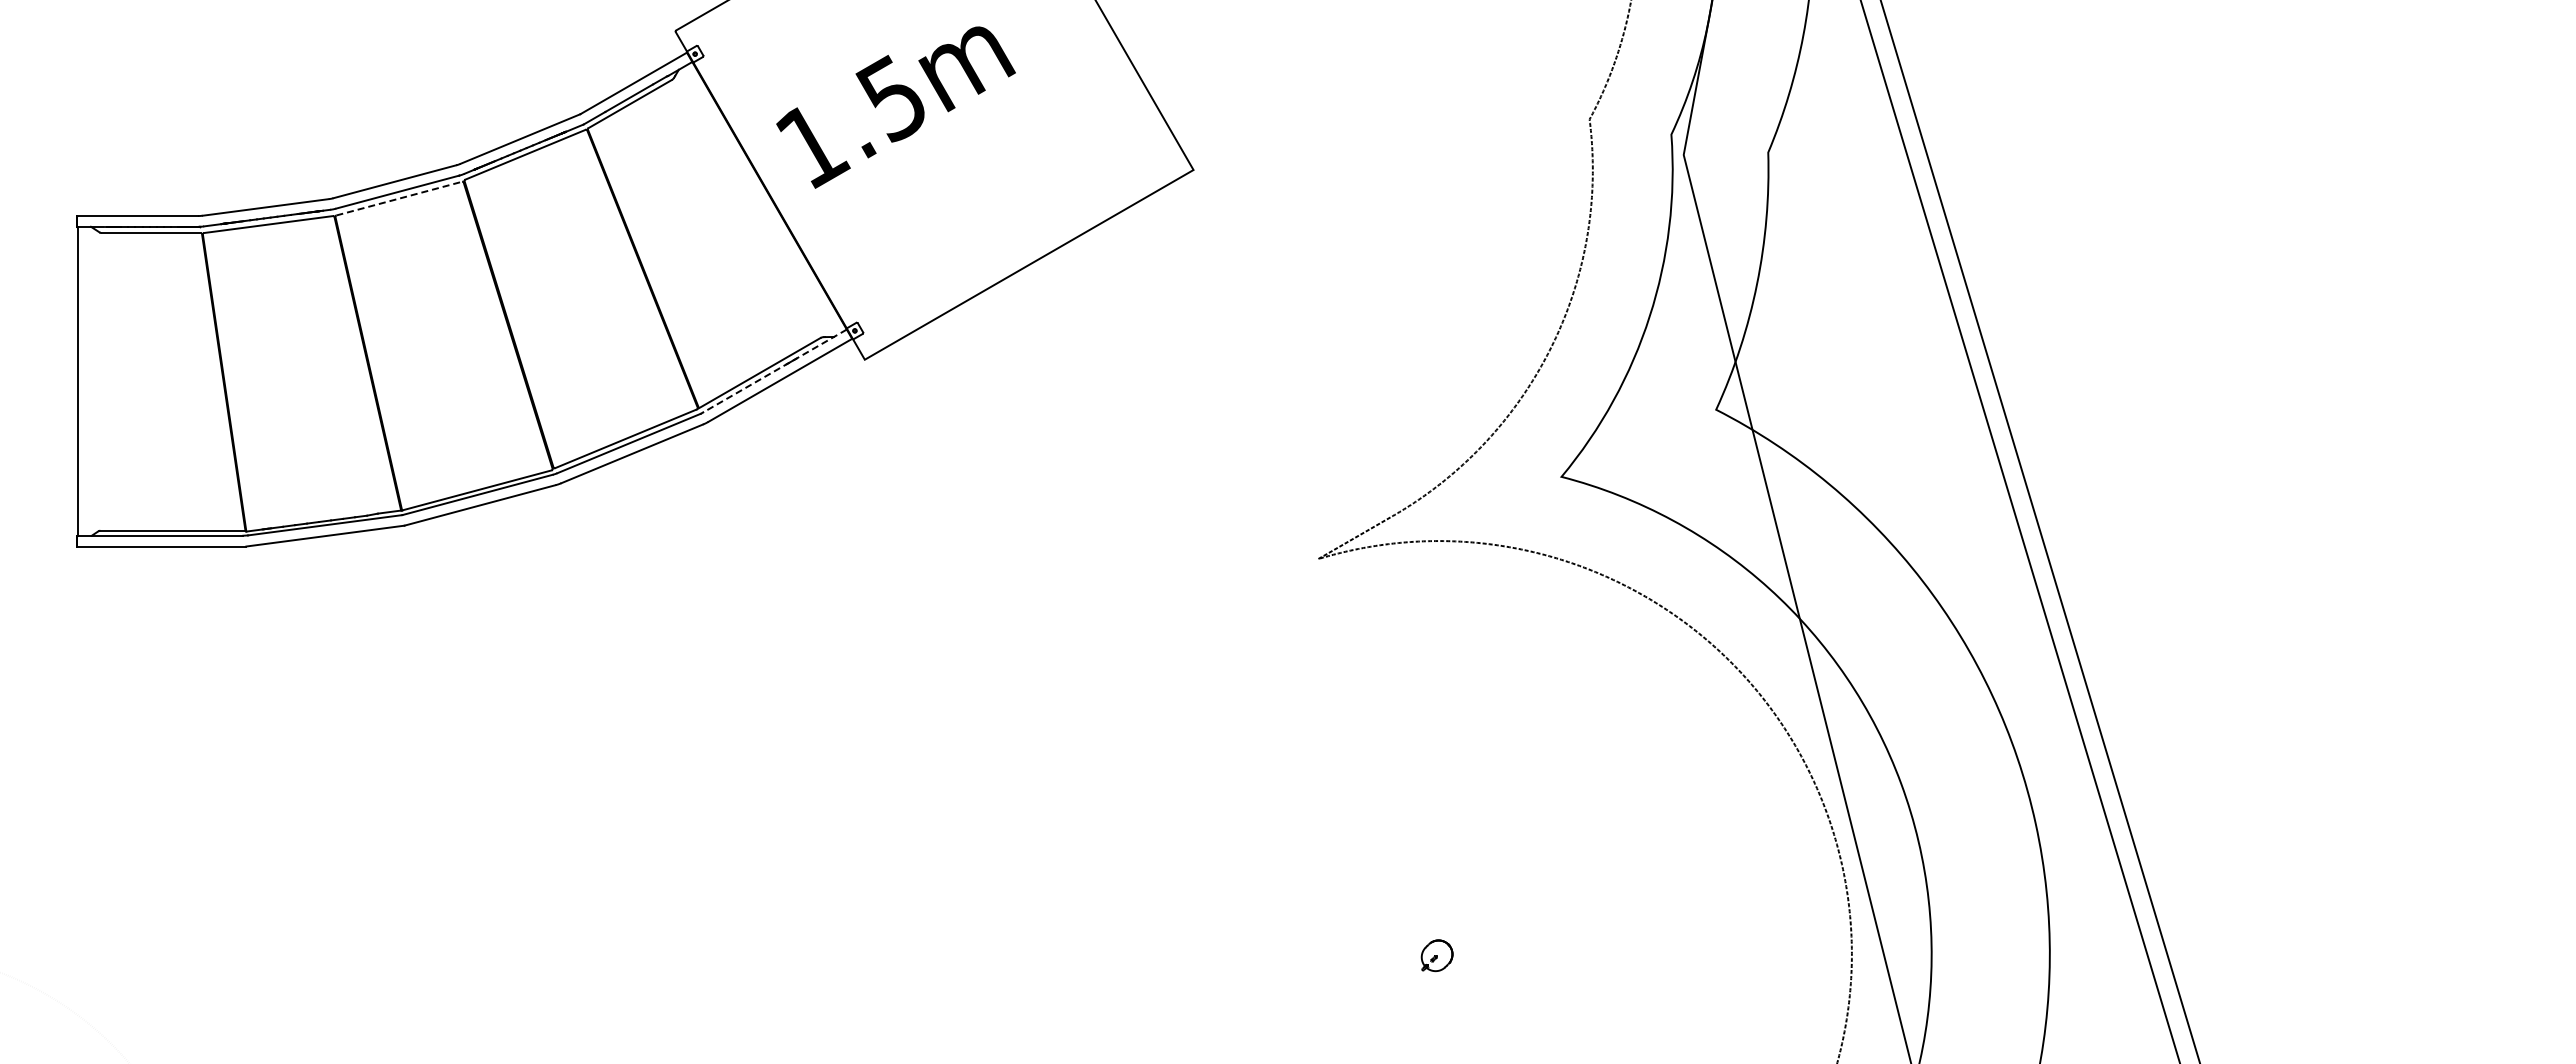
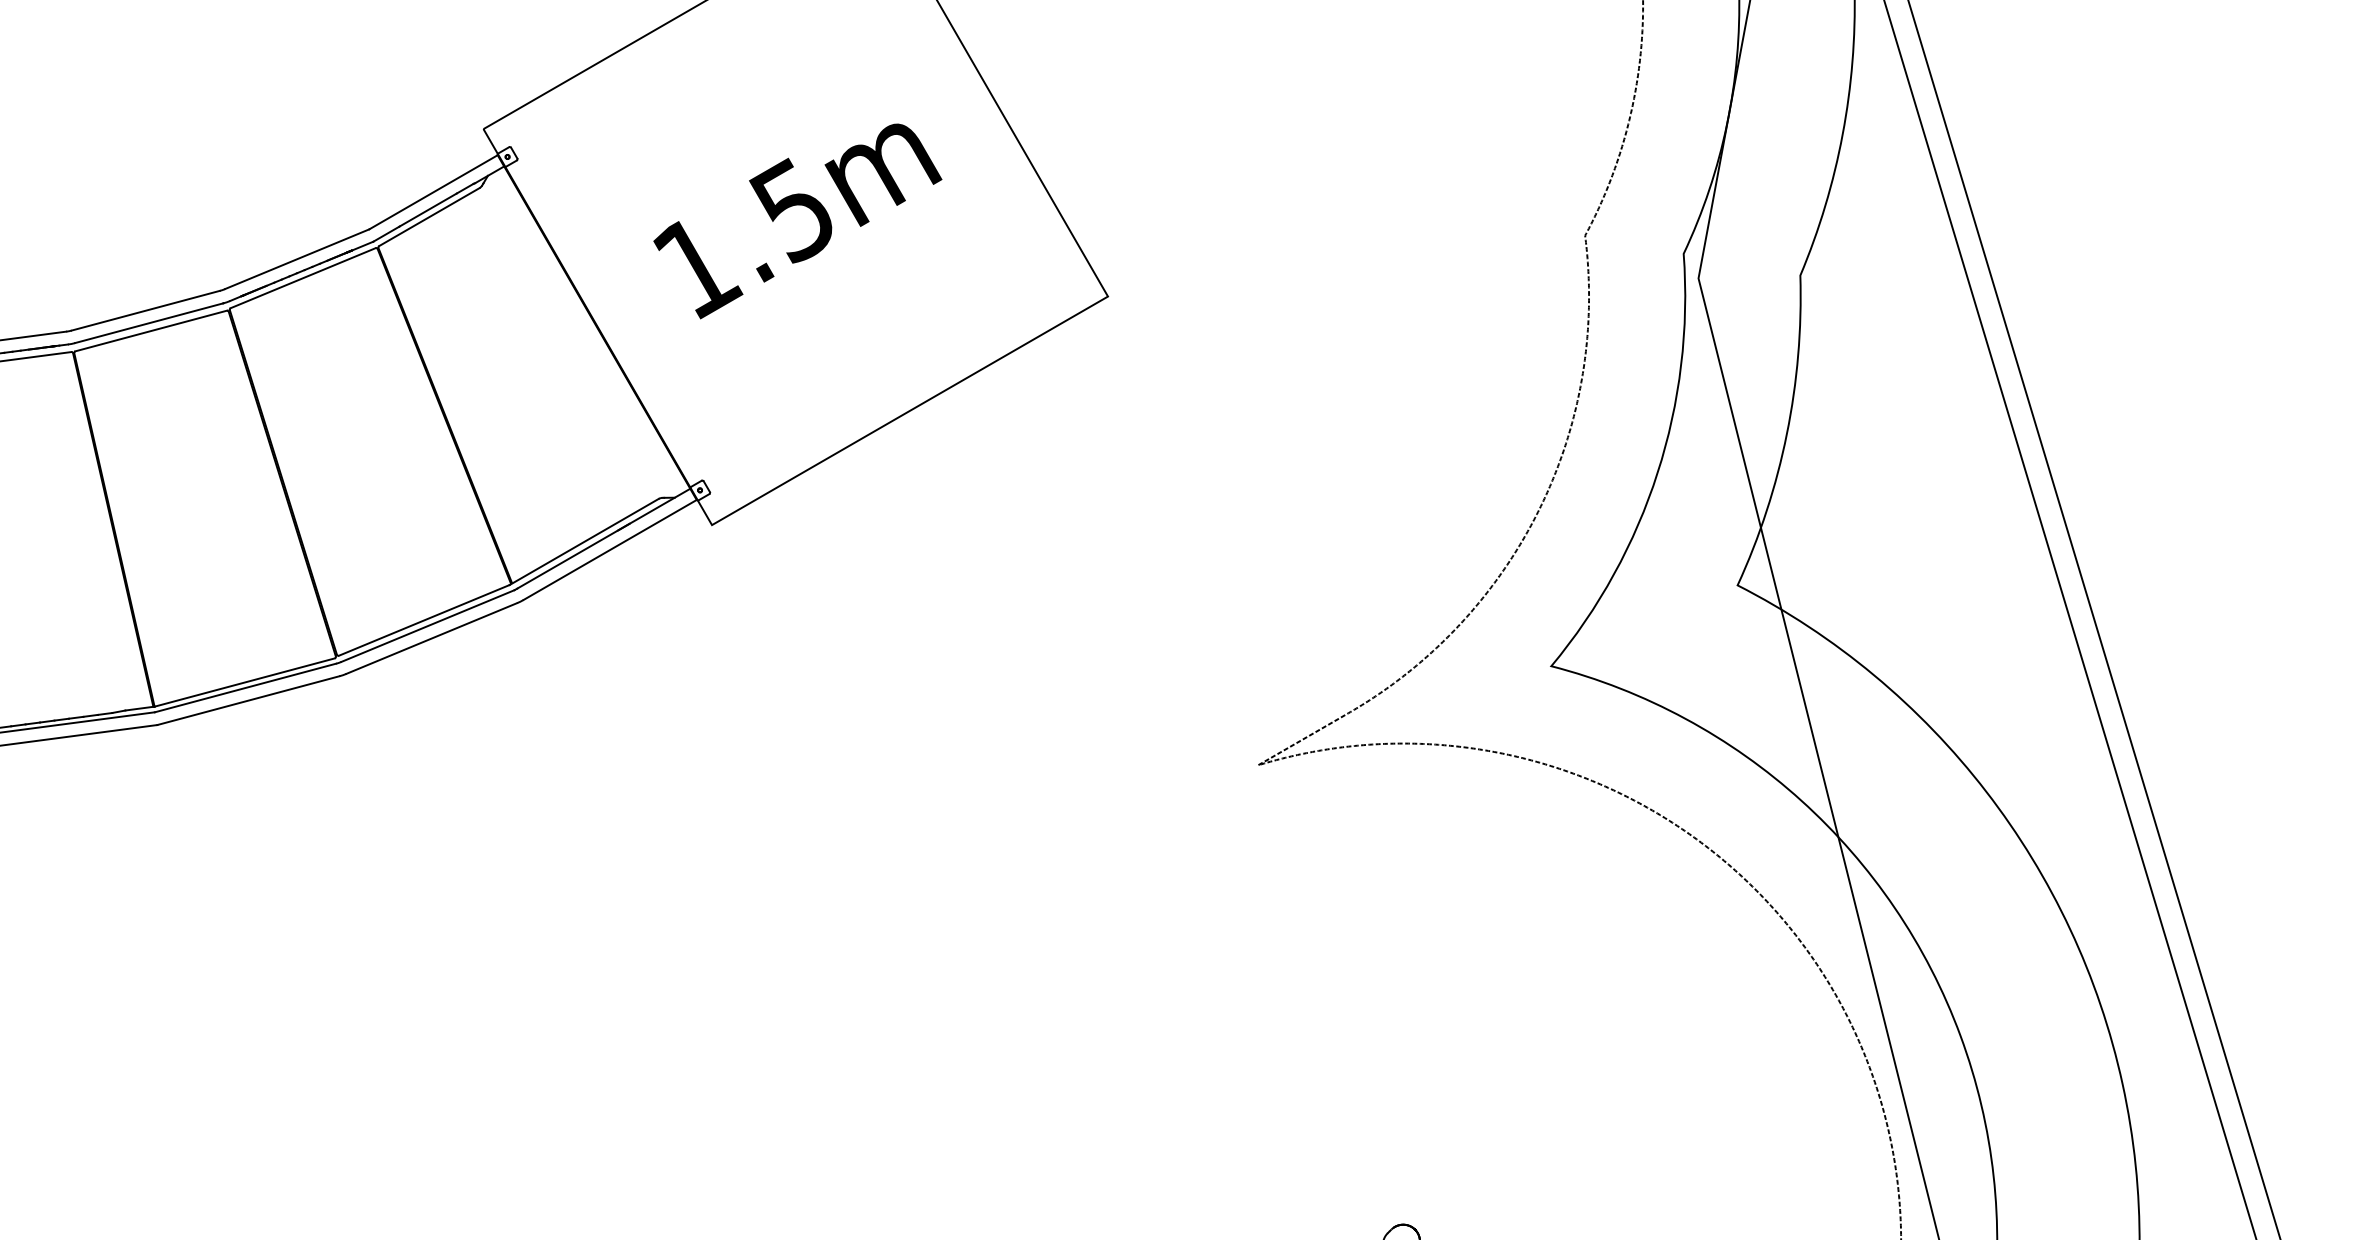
text: (895, 107) -> (797, 221), moved
line: (399, 198) -> (151, 330), dashed -> solid
line: (774, 371) -> (603, 539), dashed -> solid

